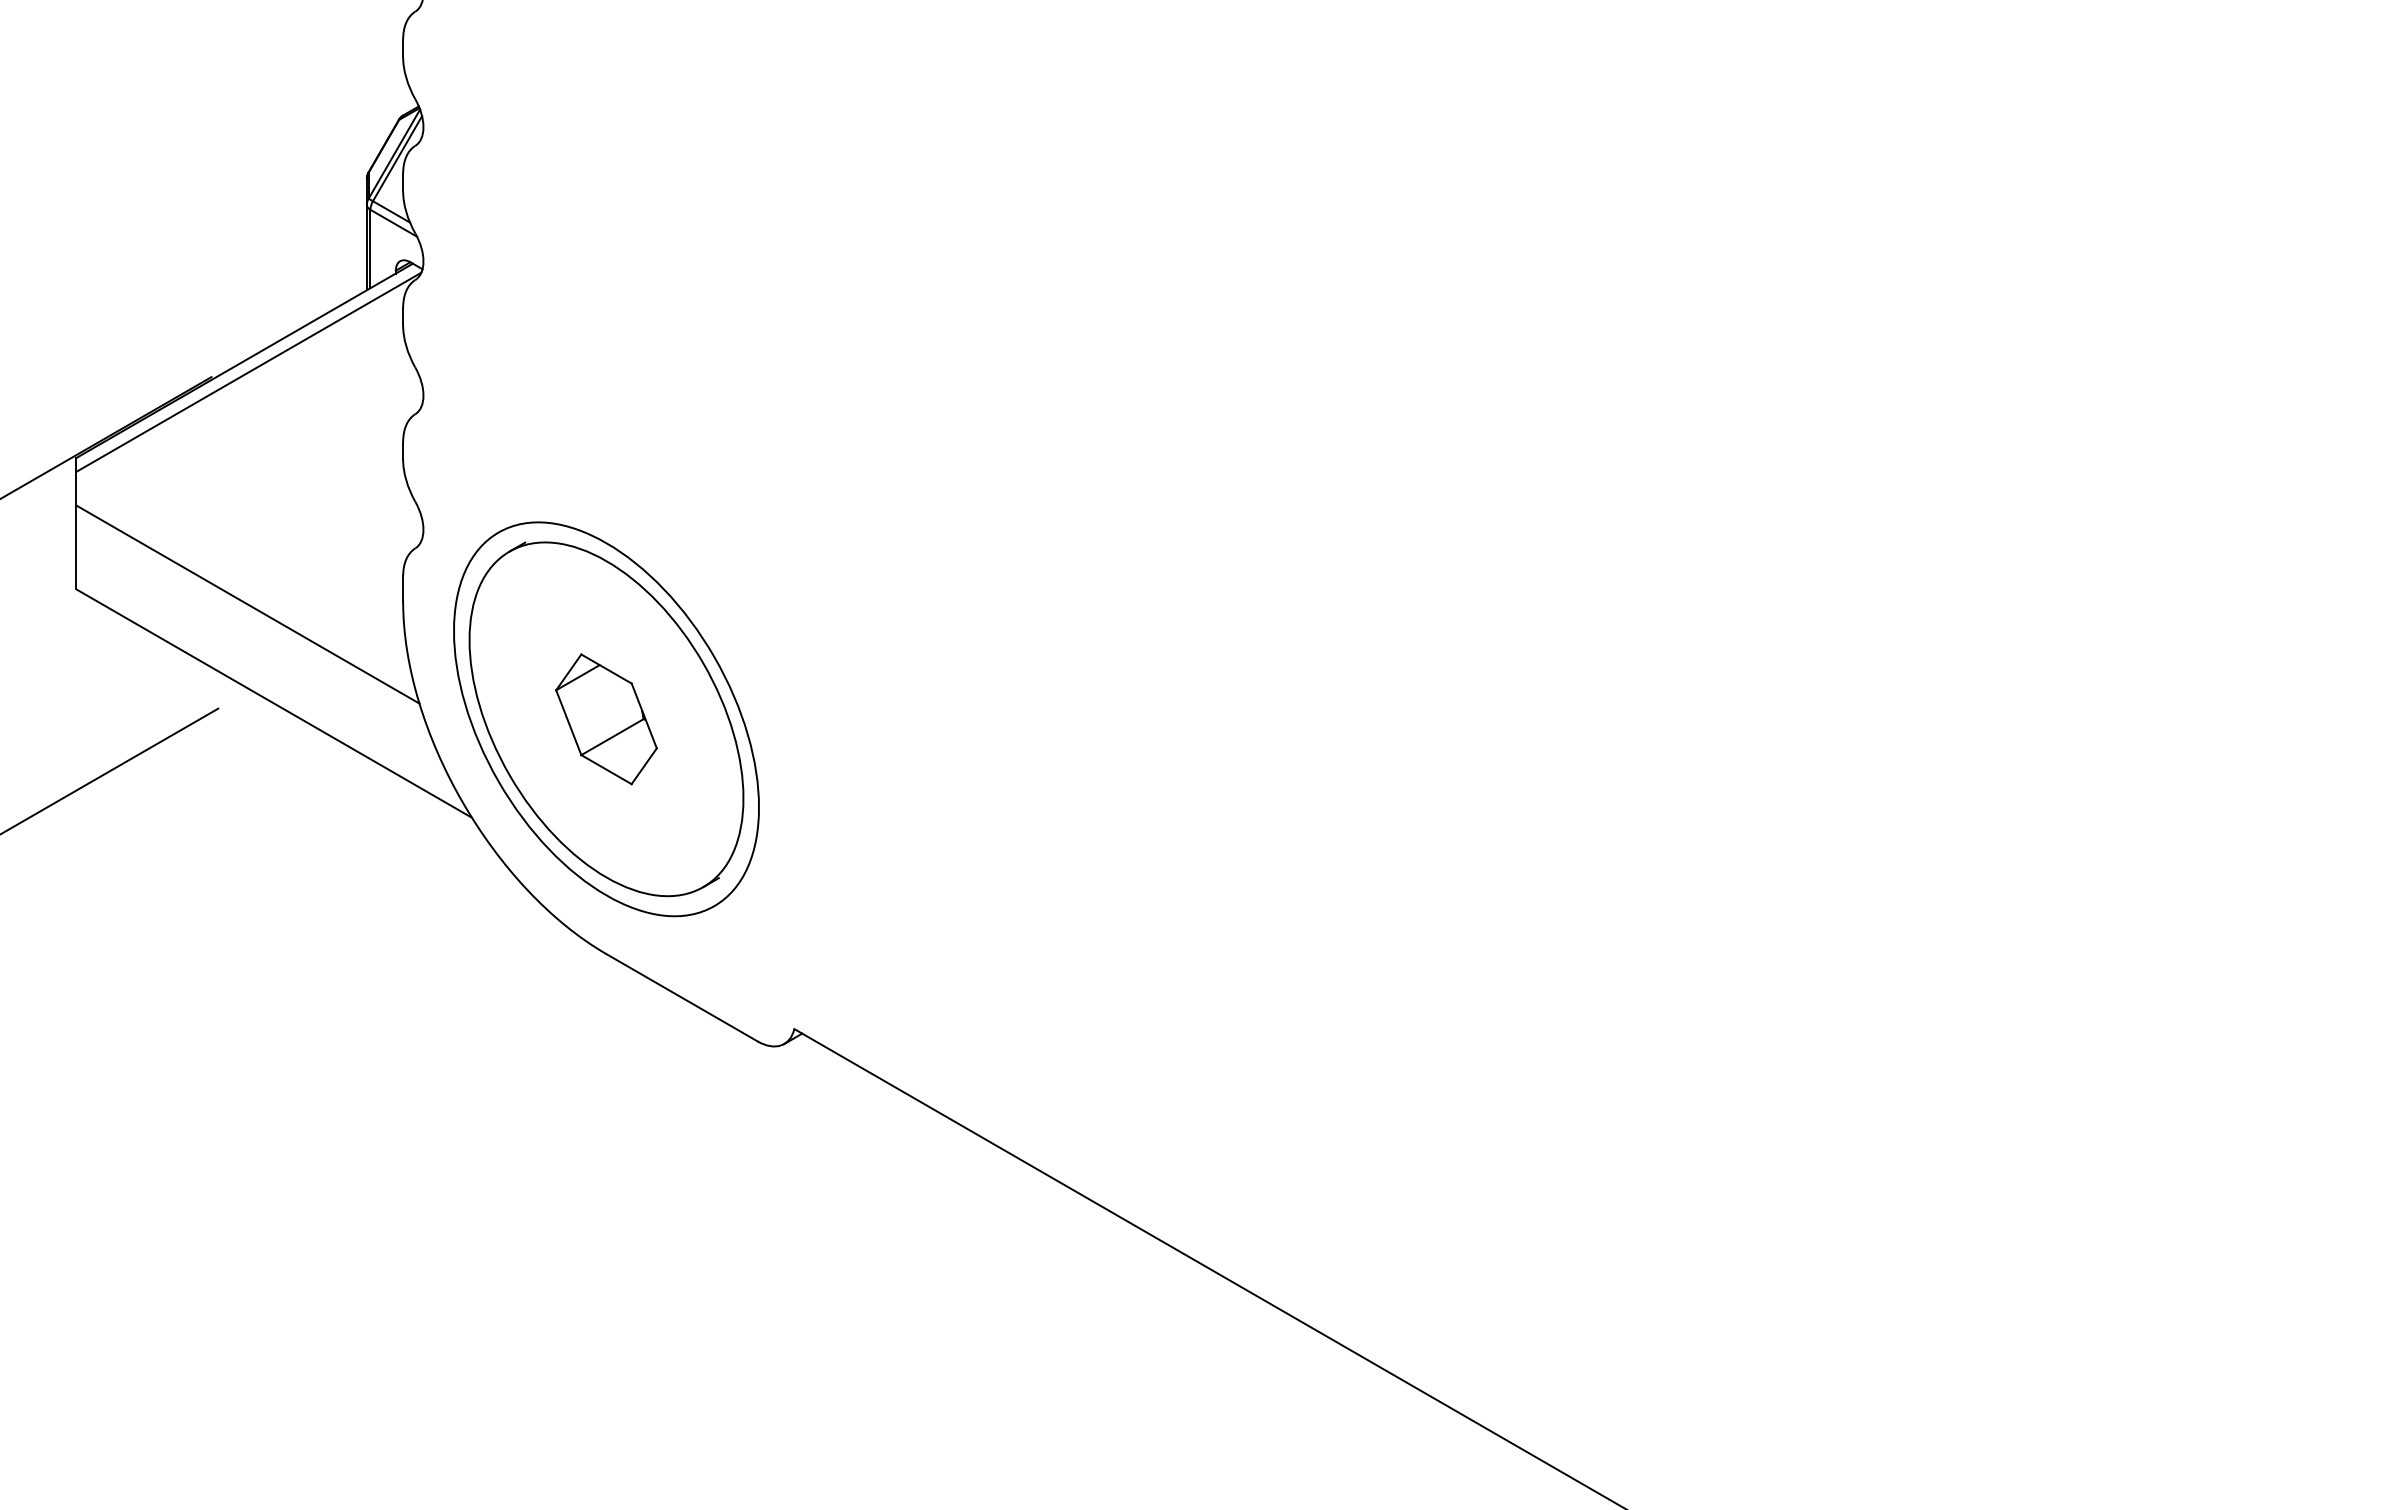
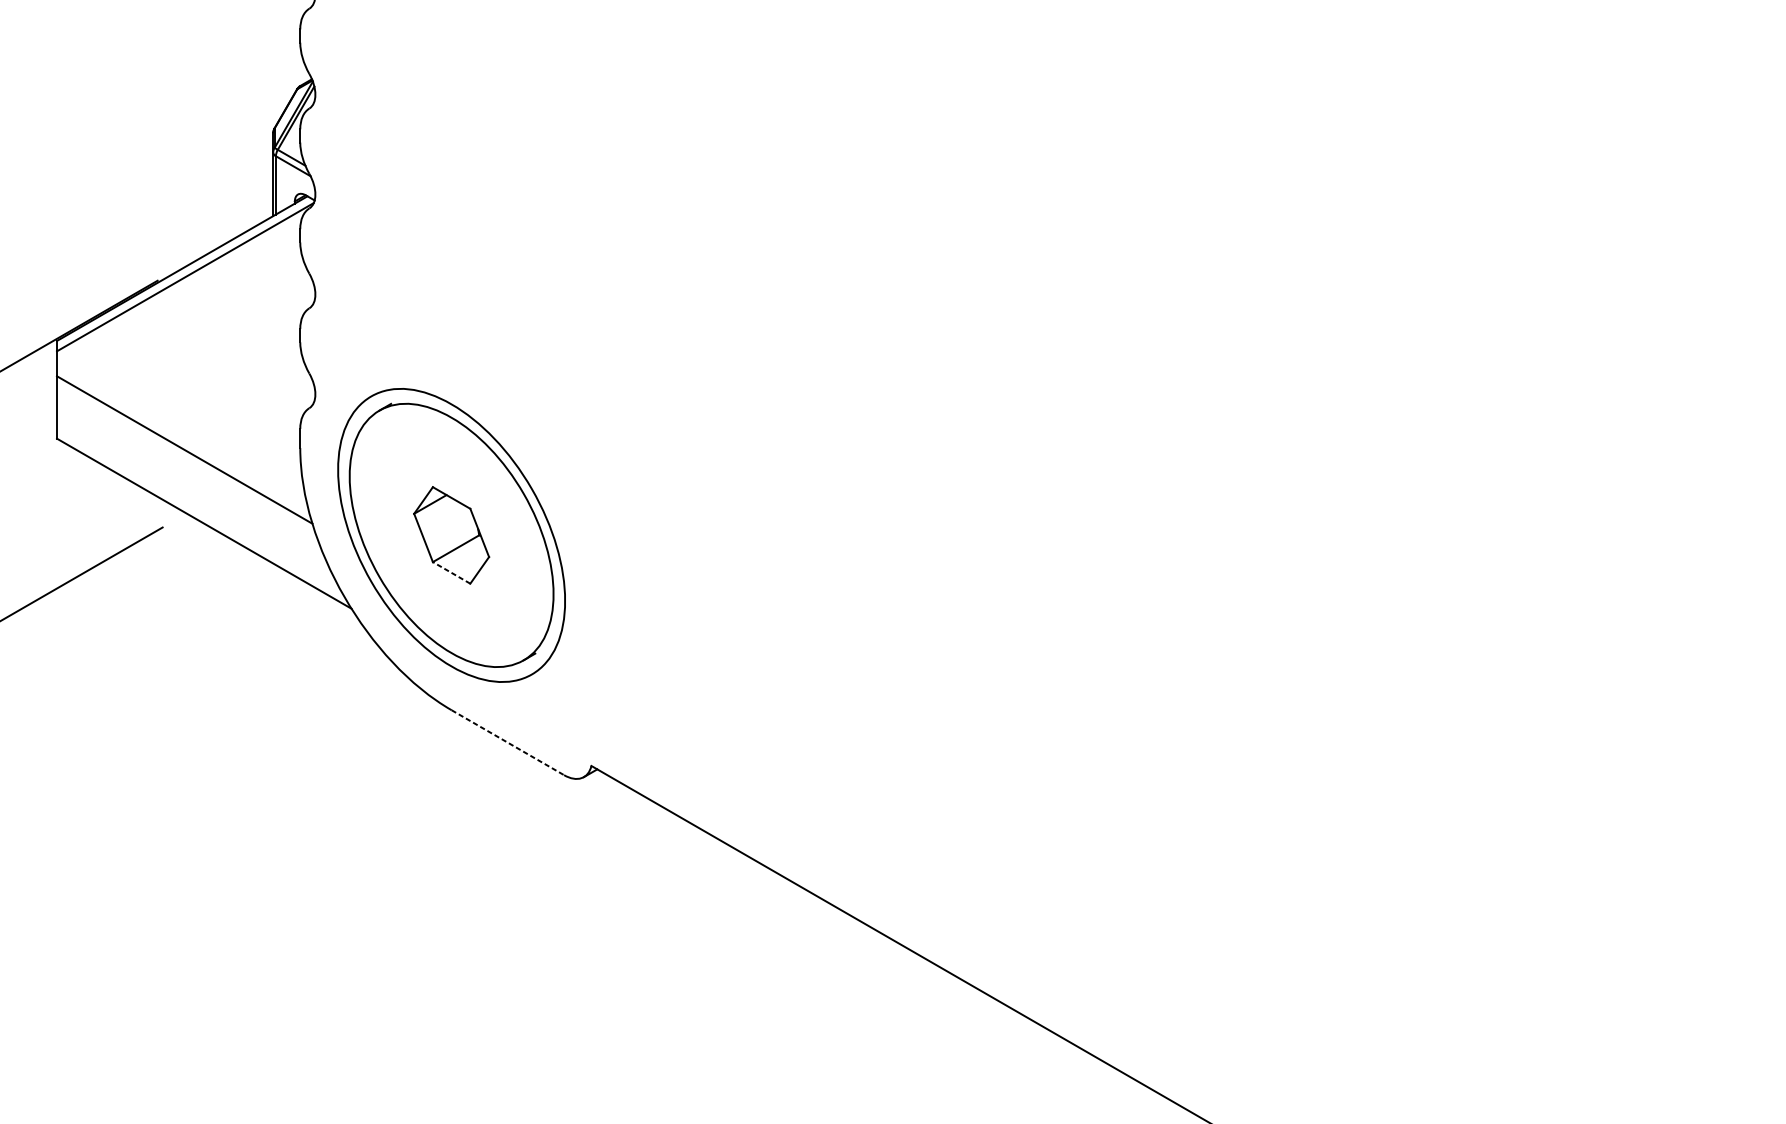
line: (606, 769) -> (451, 572), solid -> dashed
line: (682, 998) -> (508, 743), solid -> dashed

